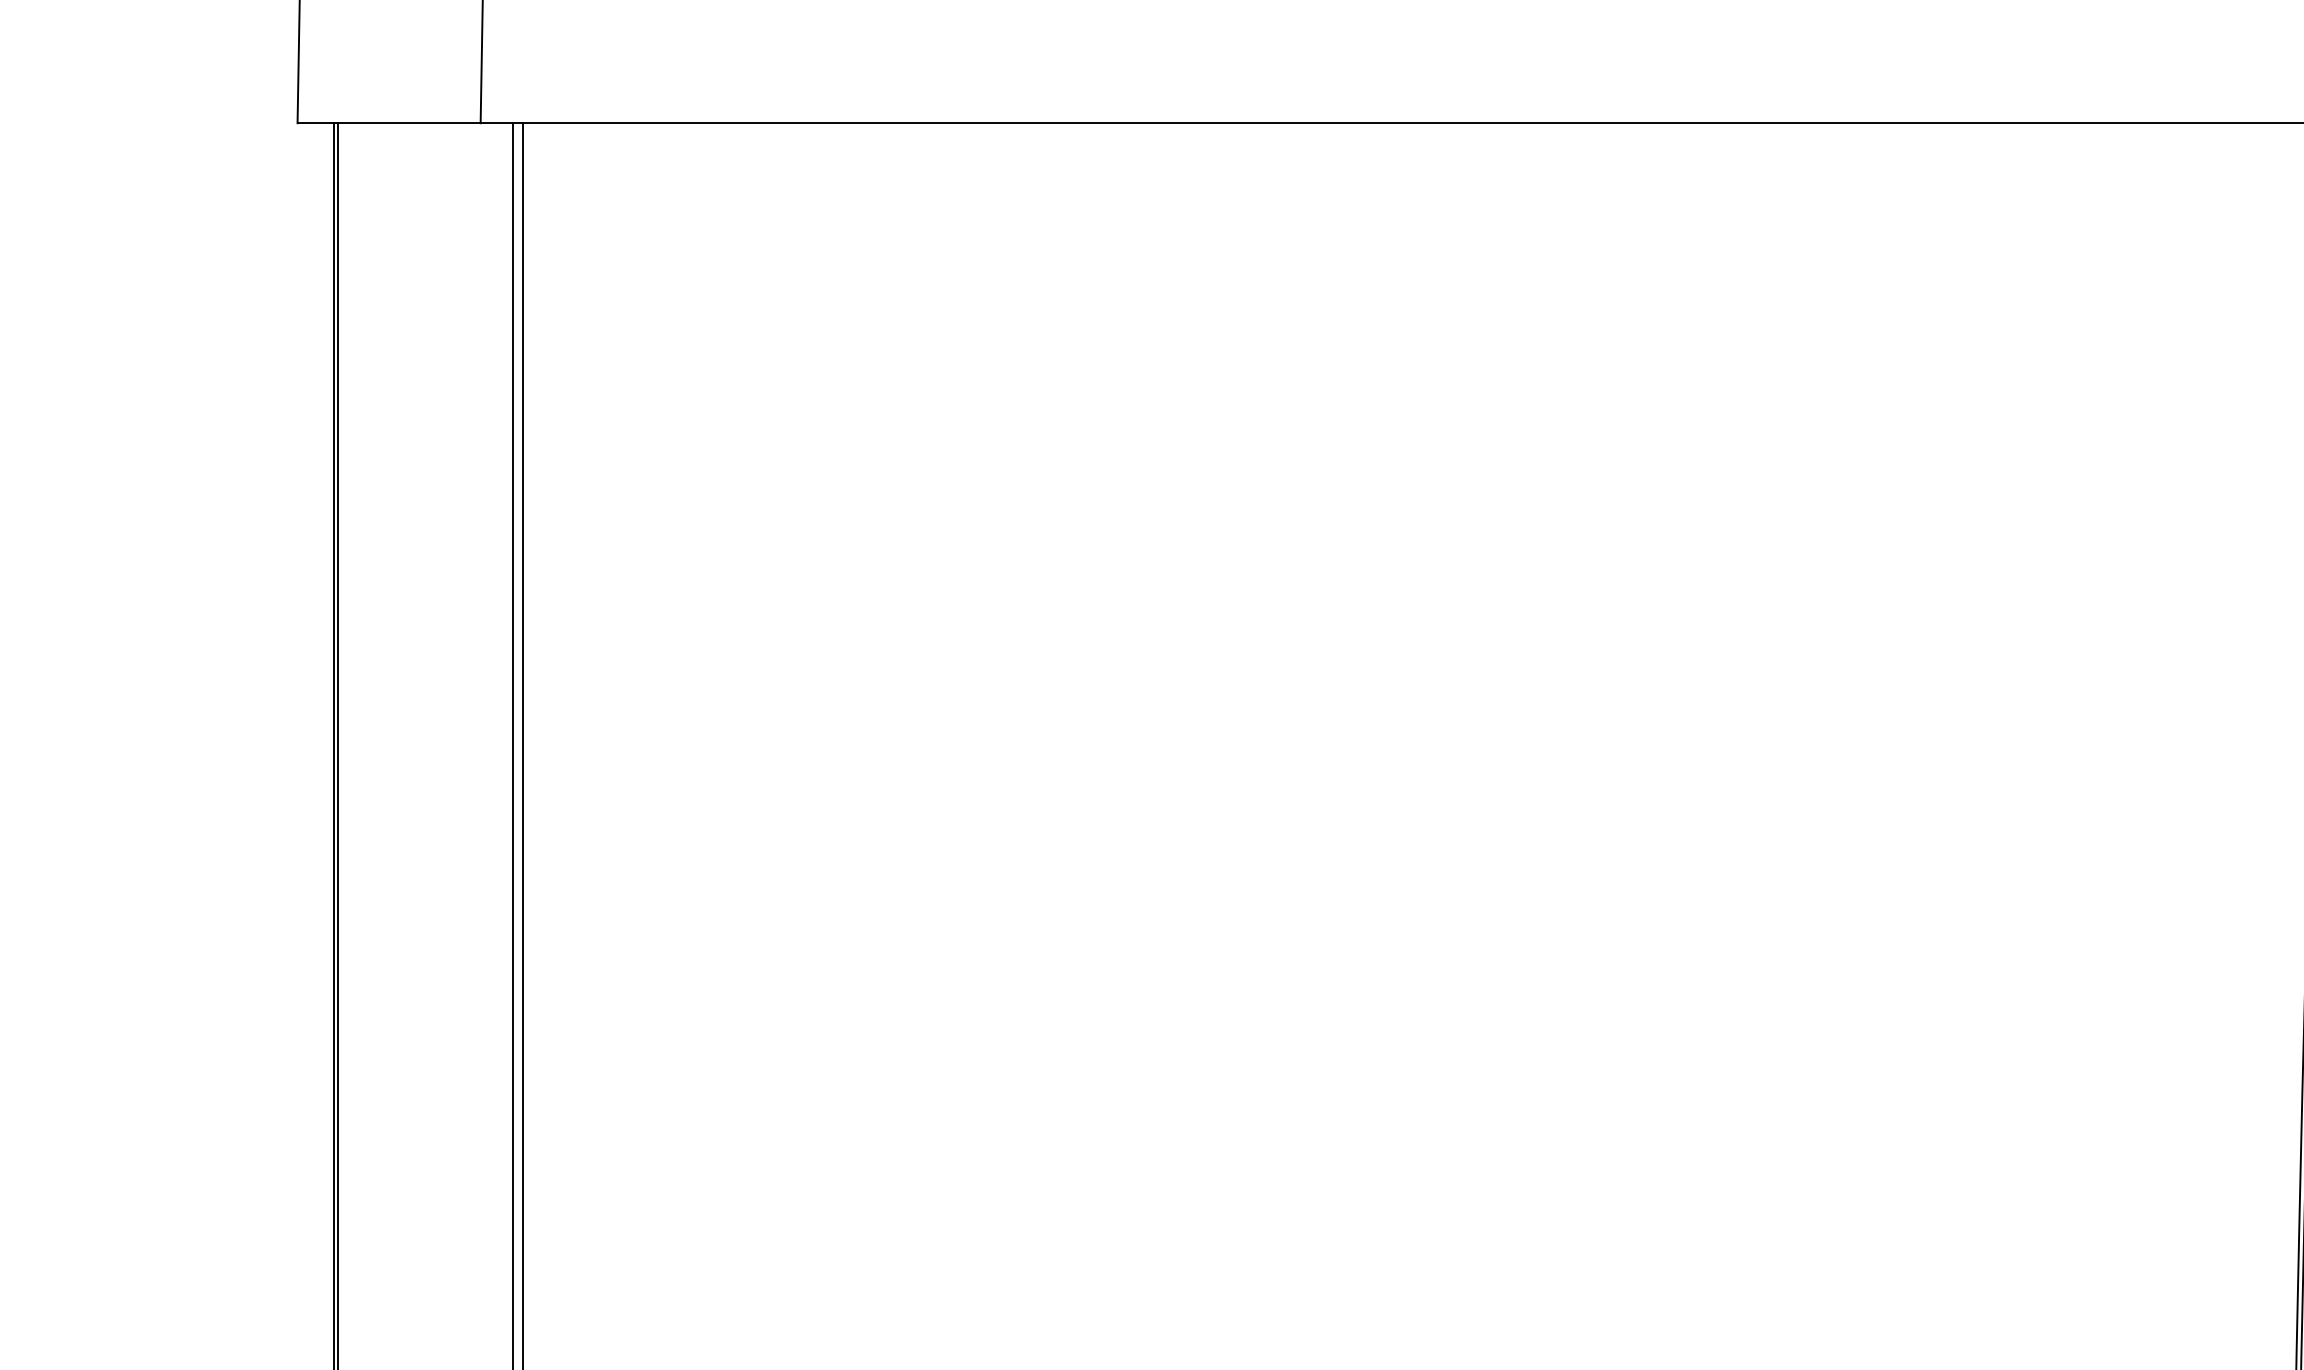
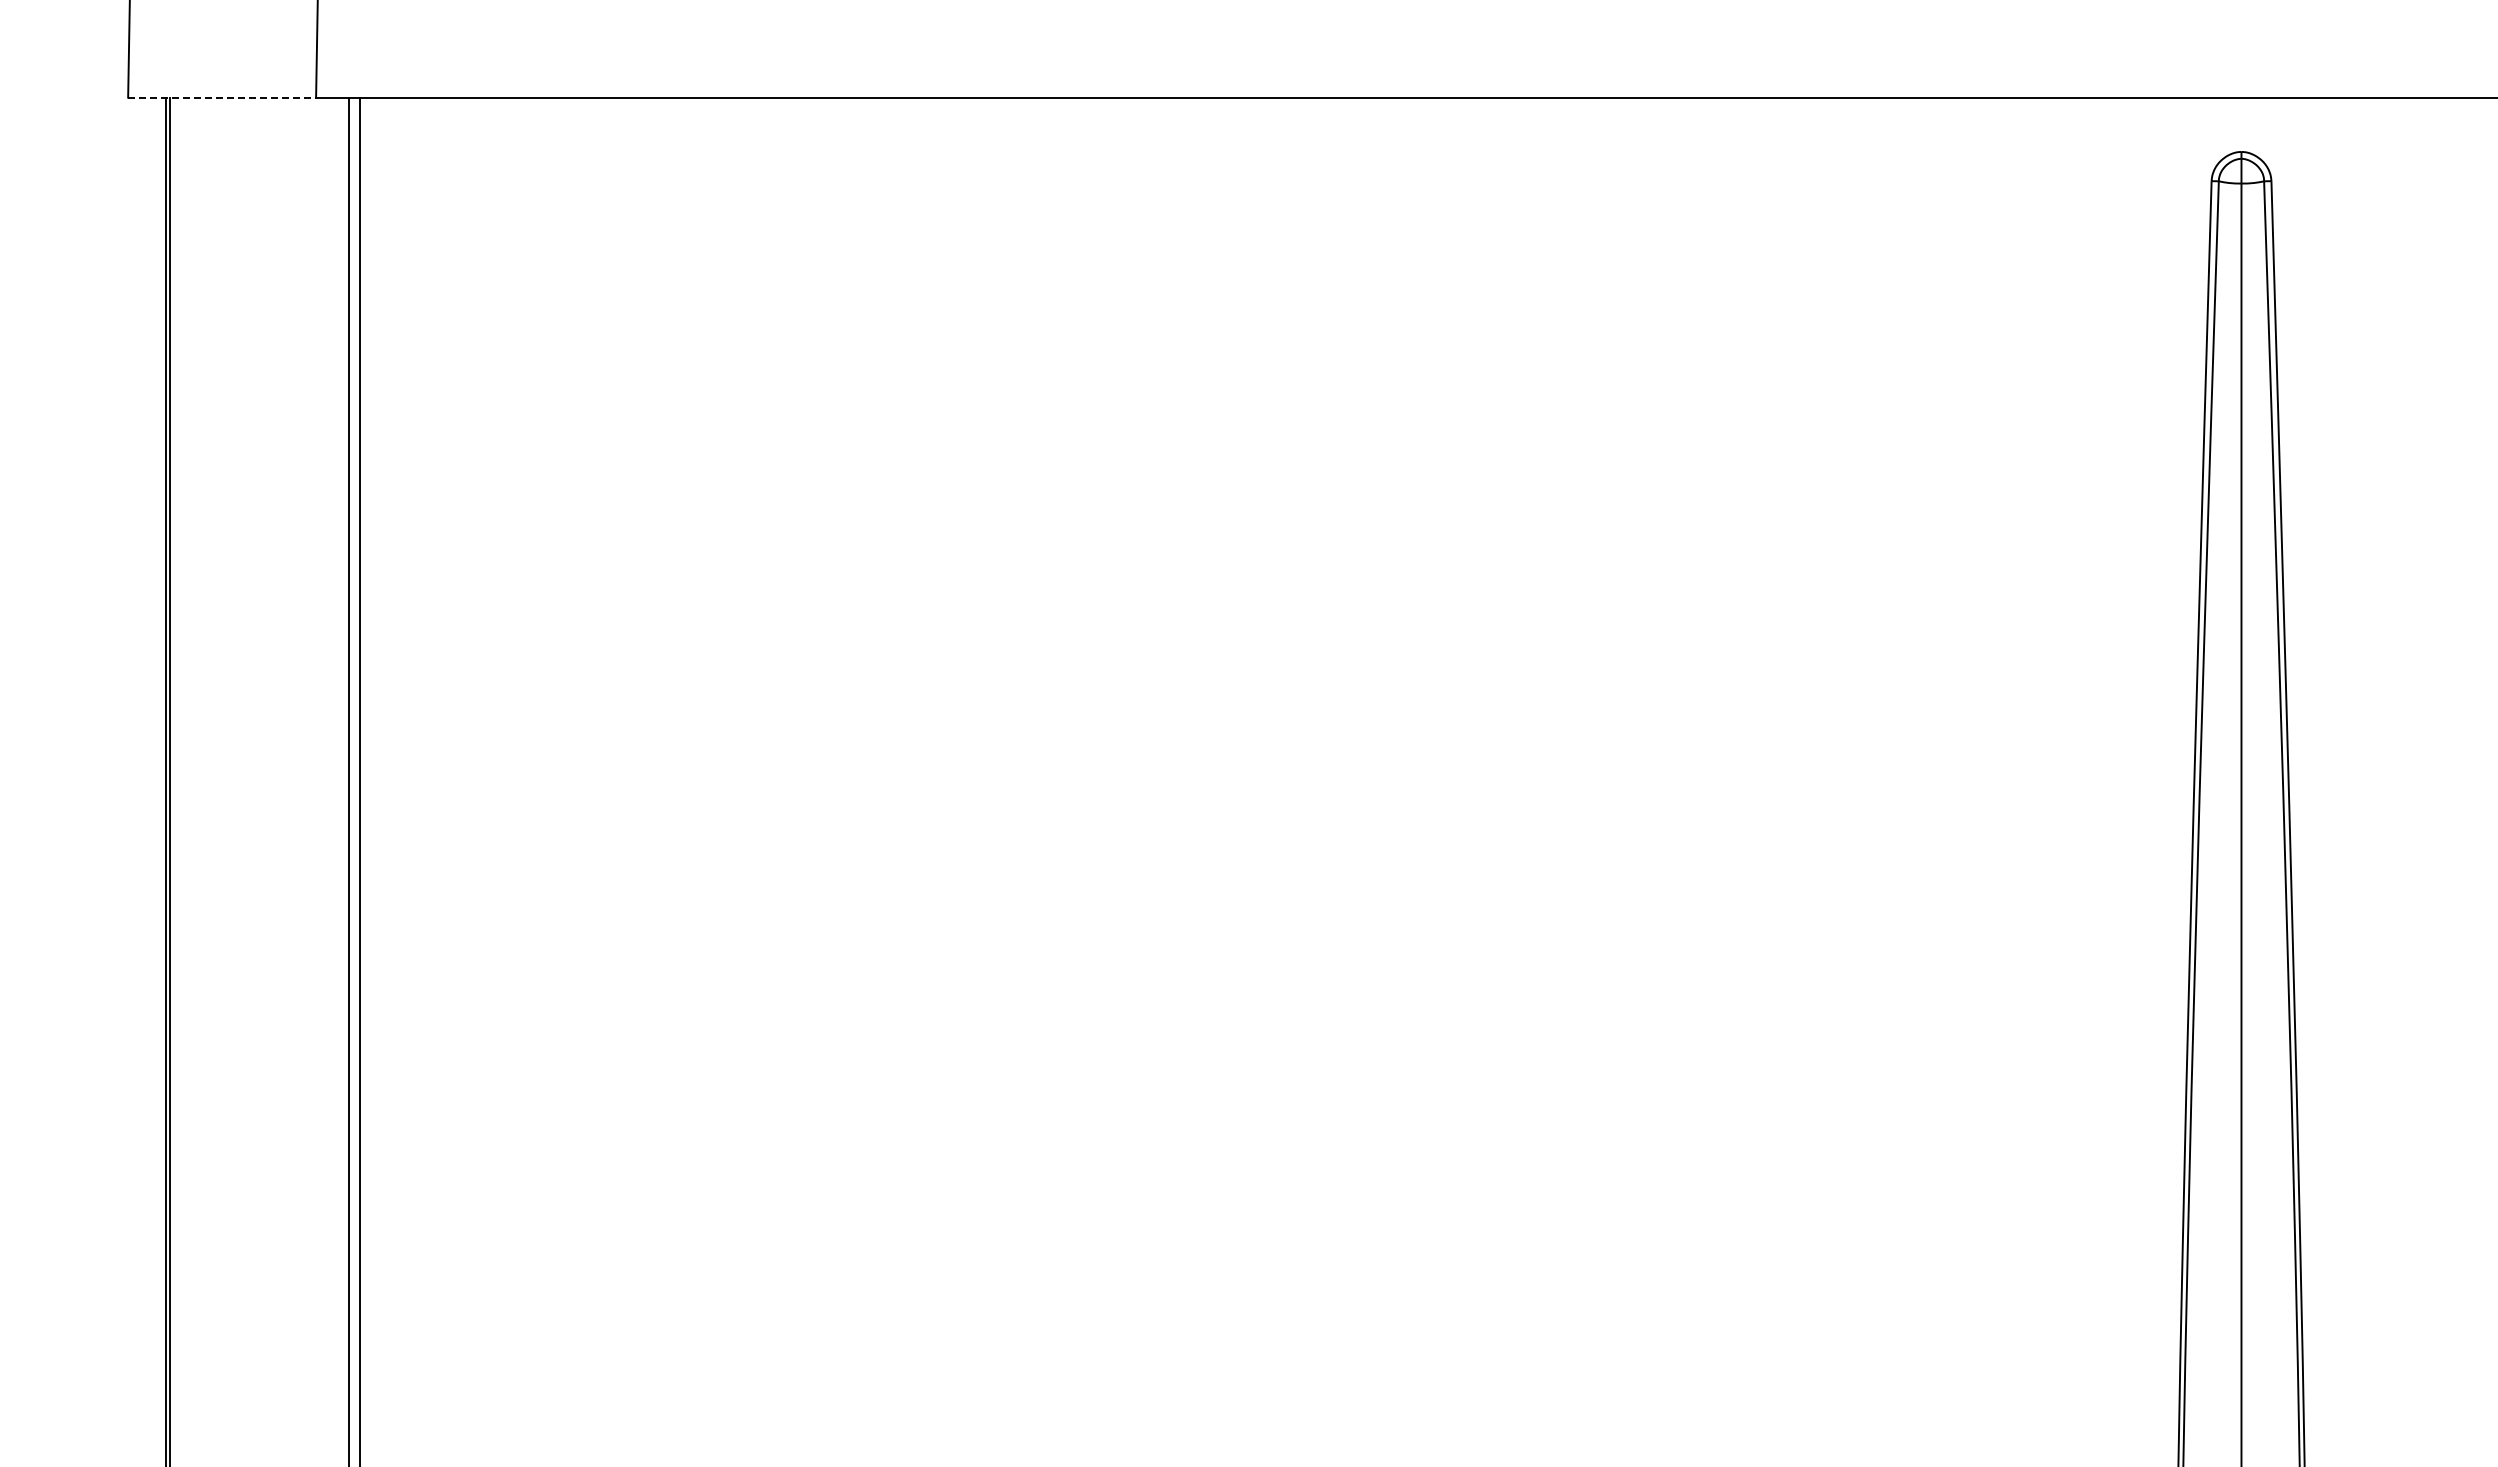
line: (389, 123) -> (222, 97), solid -> dashed

